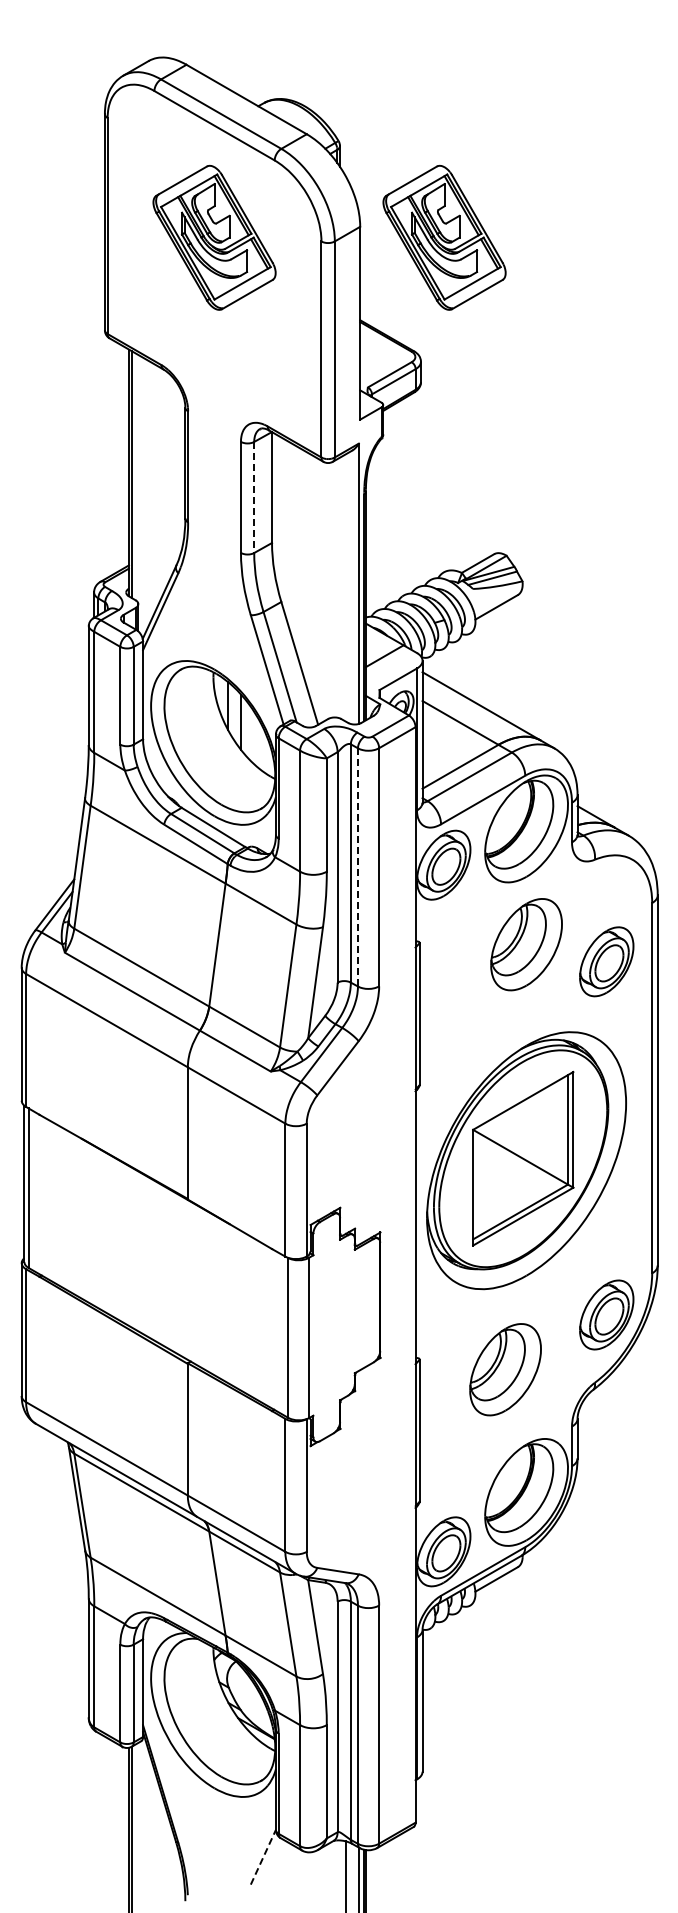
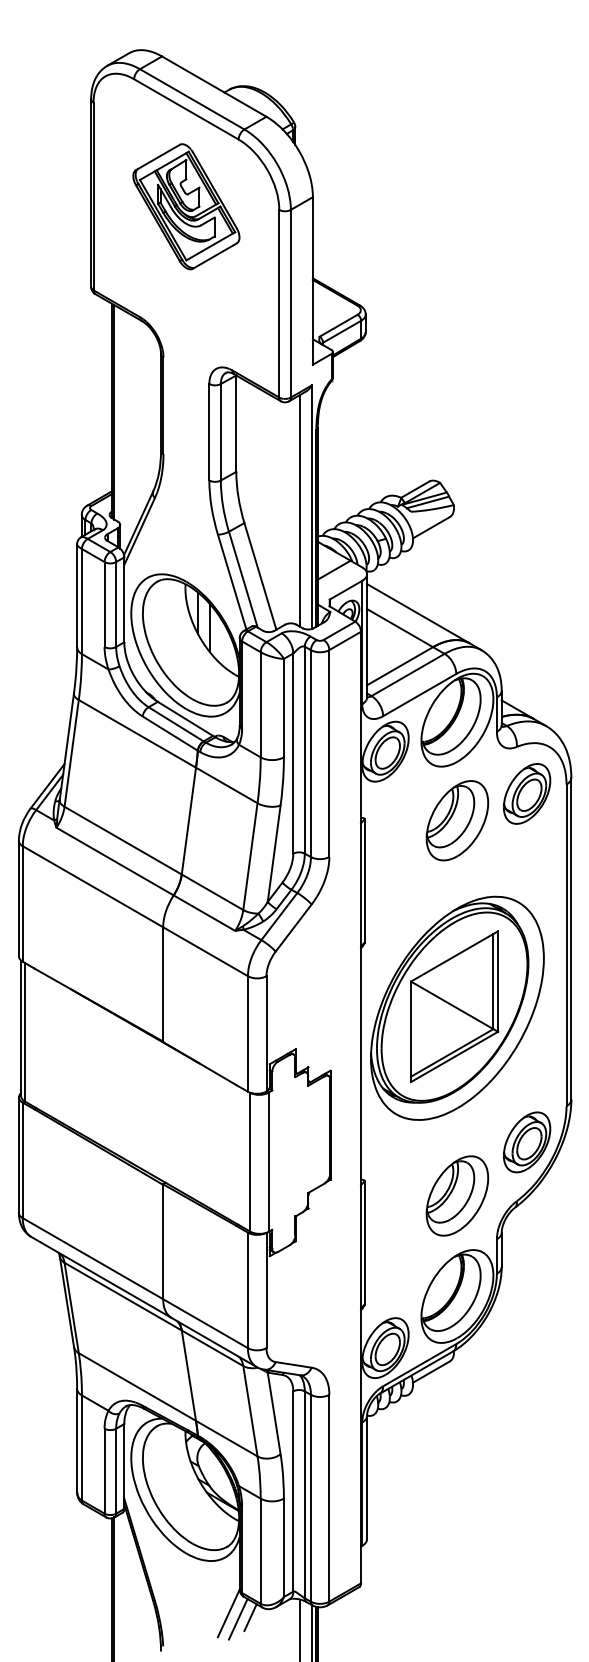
part: (444, 237) -> (386, 206), removed
line: (254, 497) -> (221, 432), dashed -> solid
line: (345, 587) -> (300, 510), added
line: (357, 867) -> (310, 753), dashed -> solid
part: (606, 961) -> (526, 793), moved
part: (505, 1369) -> (457, 1195), moved
line: (263, 1856) -> (228, 1612), dashed -> solid
line: (288, 1861) -> (250, 1617), added
line: (273, 1863) -> (237, 1618), added

